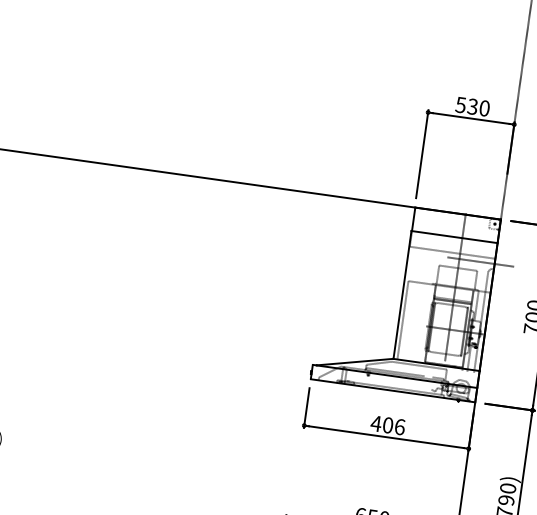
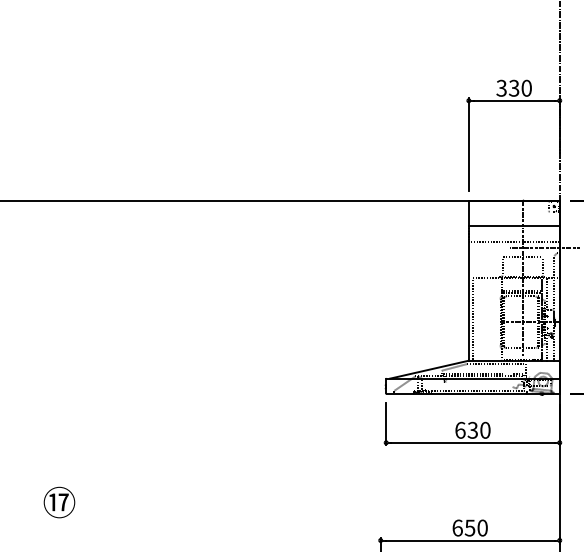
text: (460, 104) -> (501, 87), 530 -> 330
text: (387, 424) -> (472, 429), 406 -> 630

